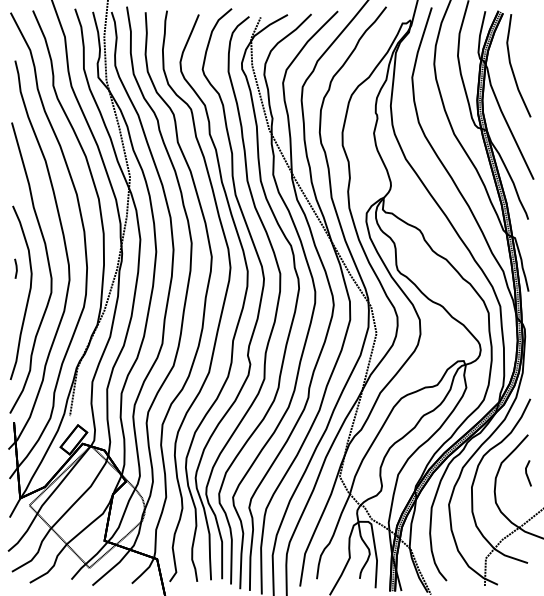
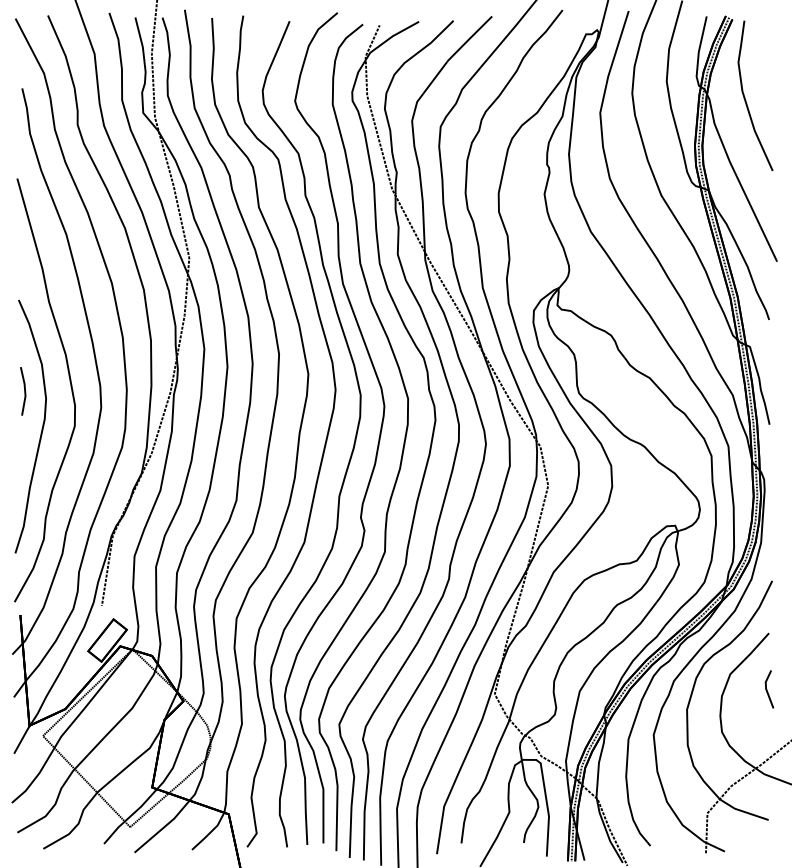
part: (15, 268) -> (22, 391), size x1.67

